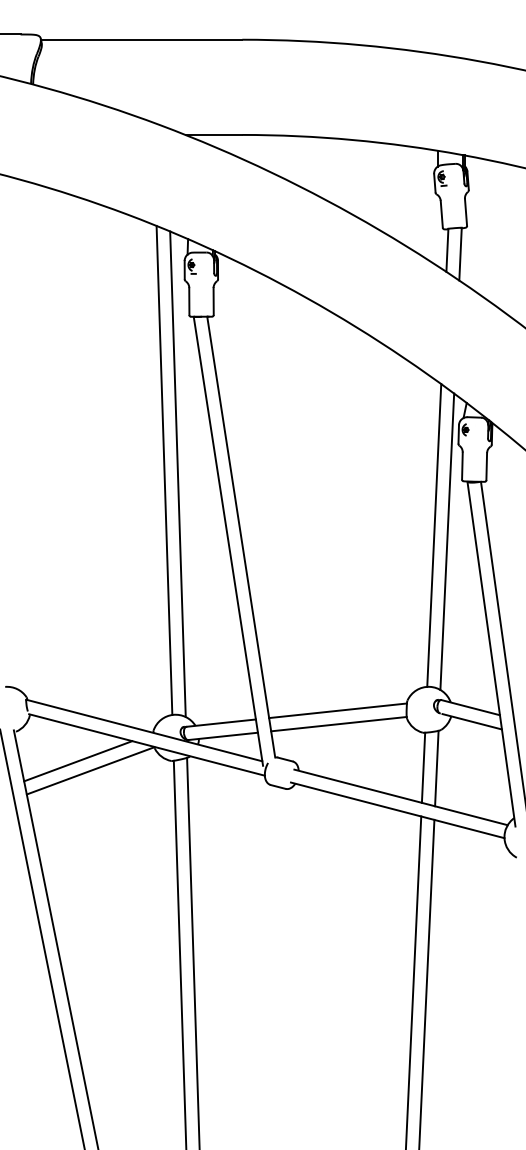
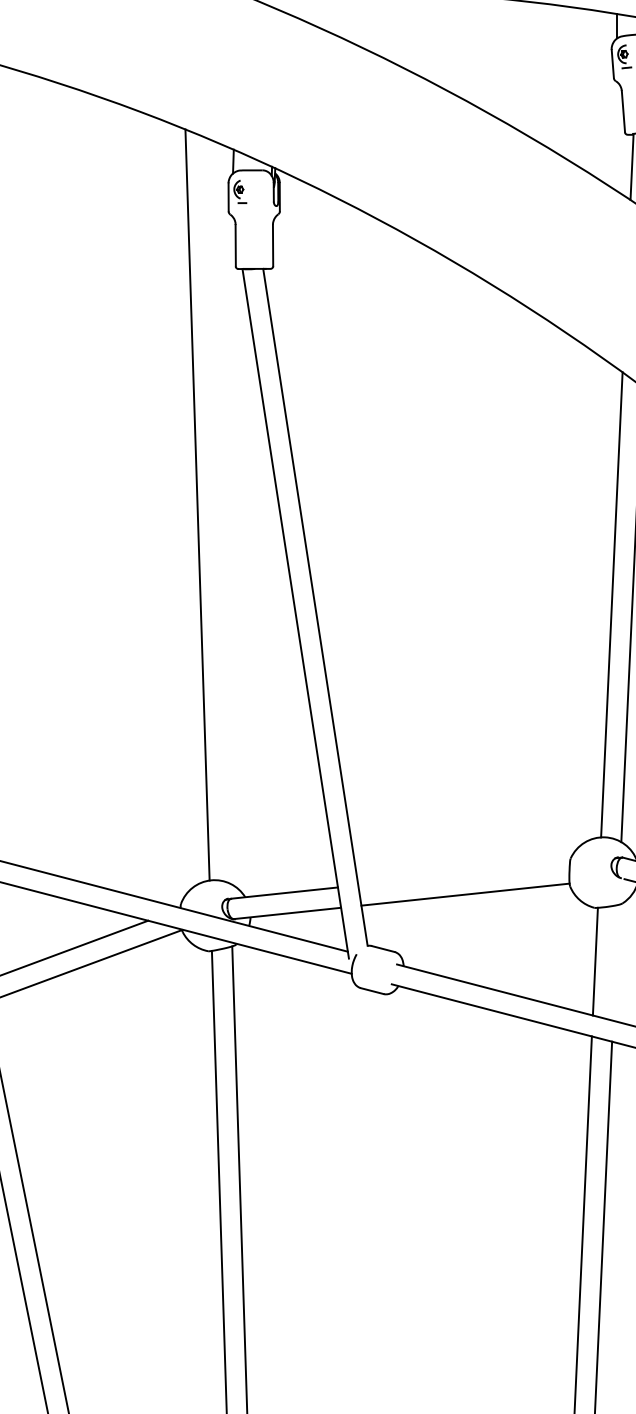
line: (177, 473) -> (217, 509), removed
line: (338, 710) -> (464, 873), removed
line: (436, 768) -> (615, 962), removed

